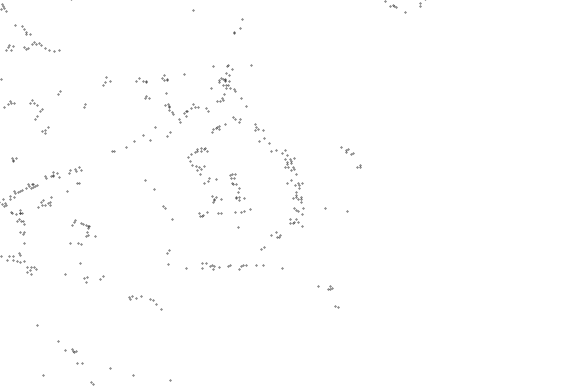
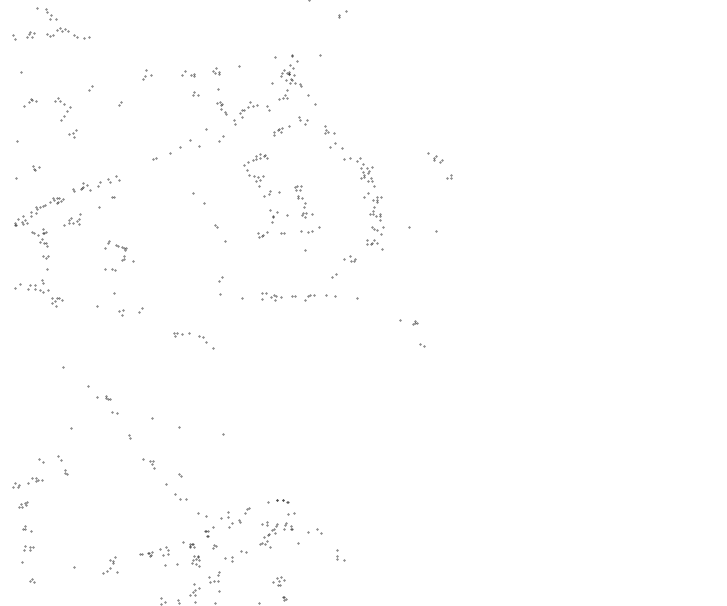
part: (237, 30) -> (342, 14), moved
part: (75, 170) -> (109, 181), size x1.4
part: (217, 199) -> (279, 216), size x1.6
part: (76, 243) -> (110, 269), size x0.7

